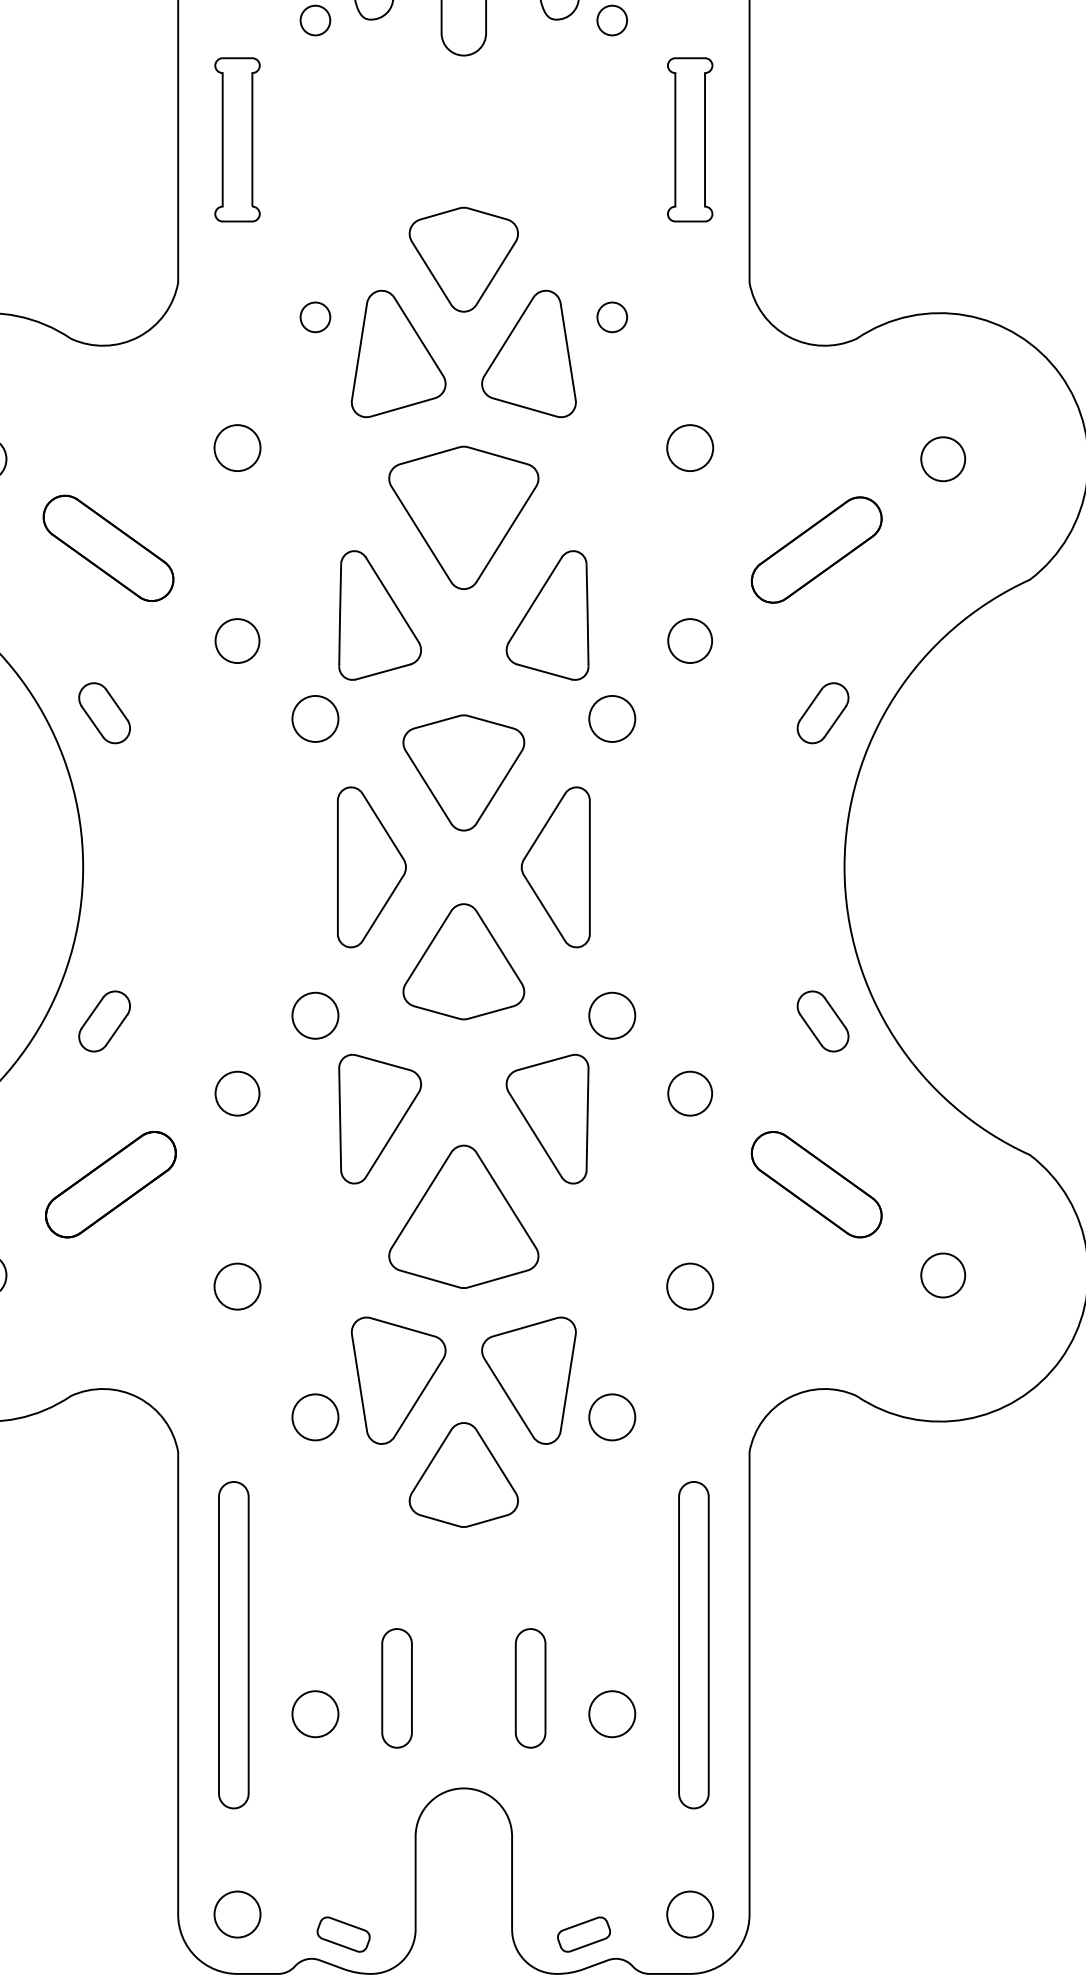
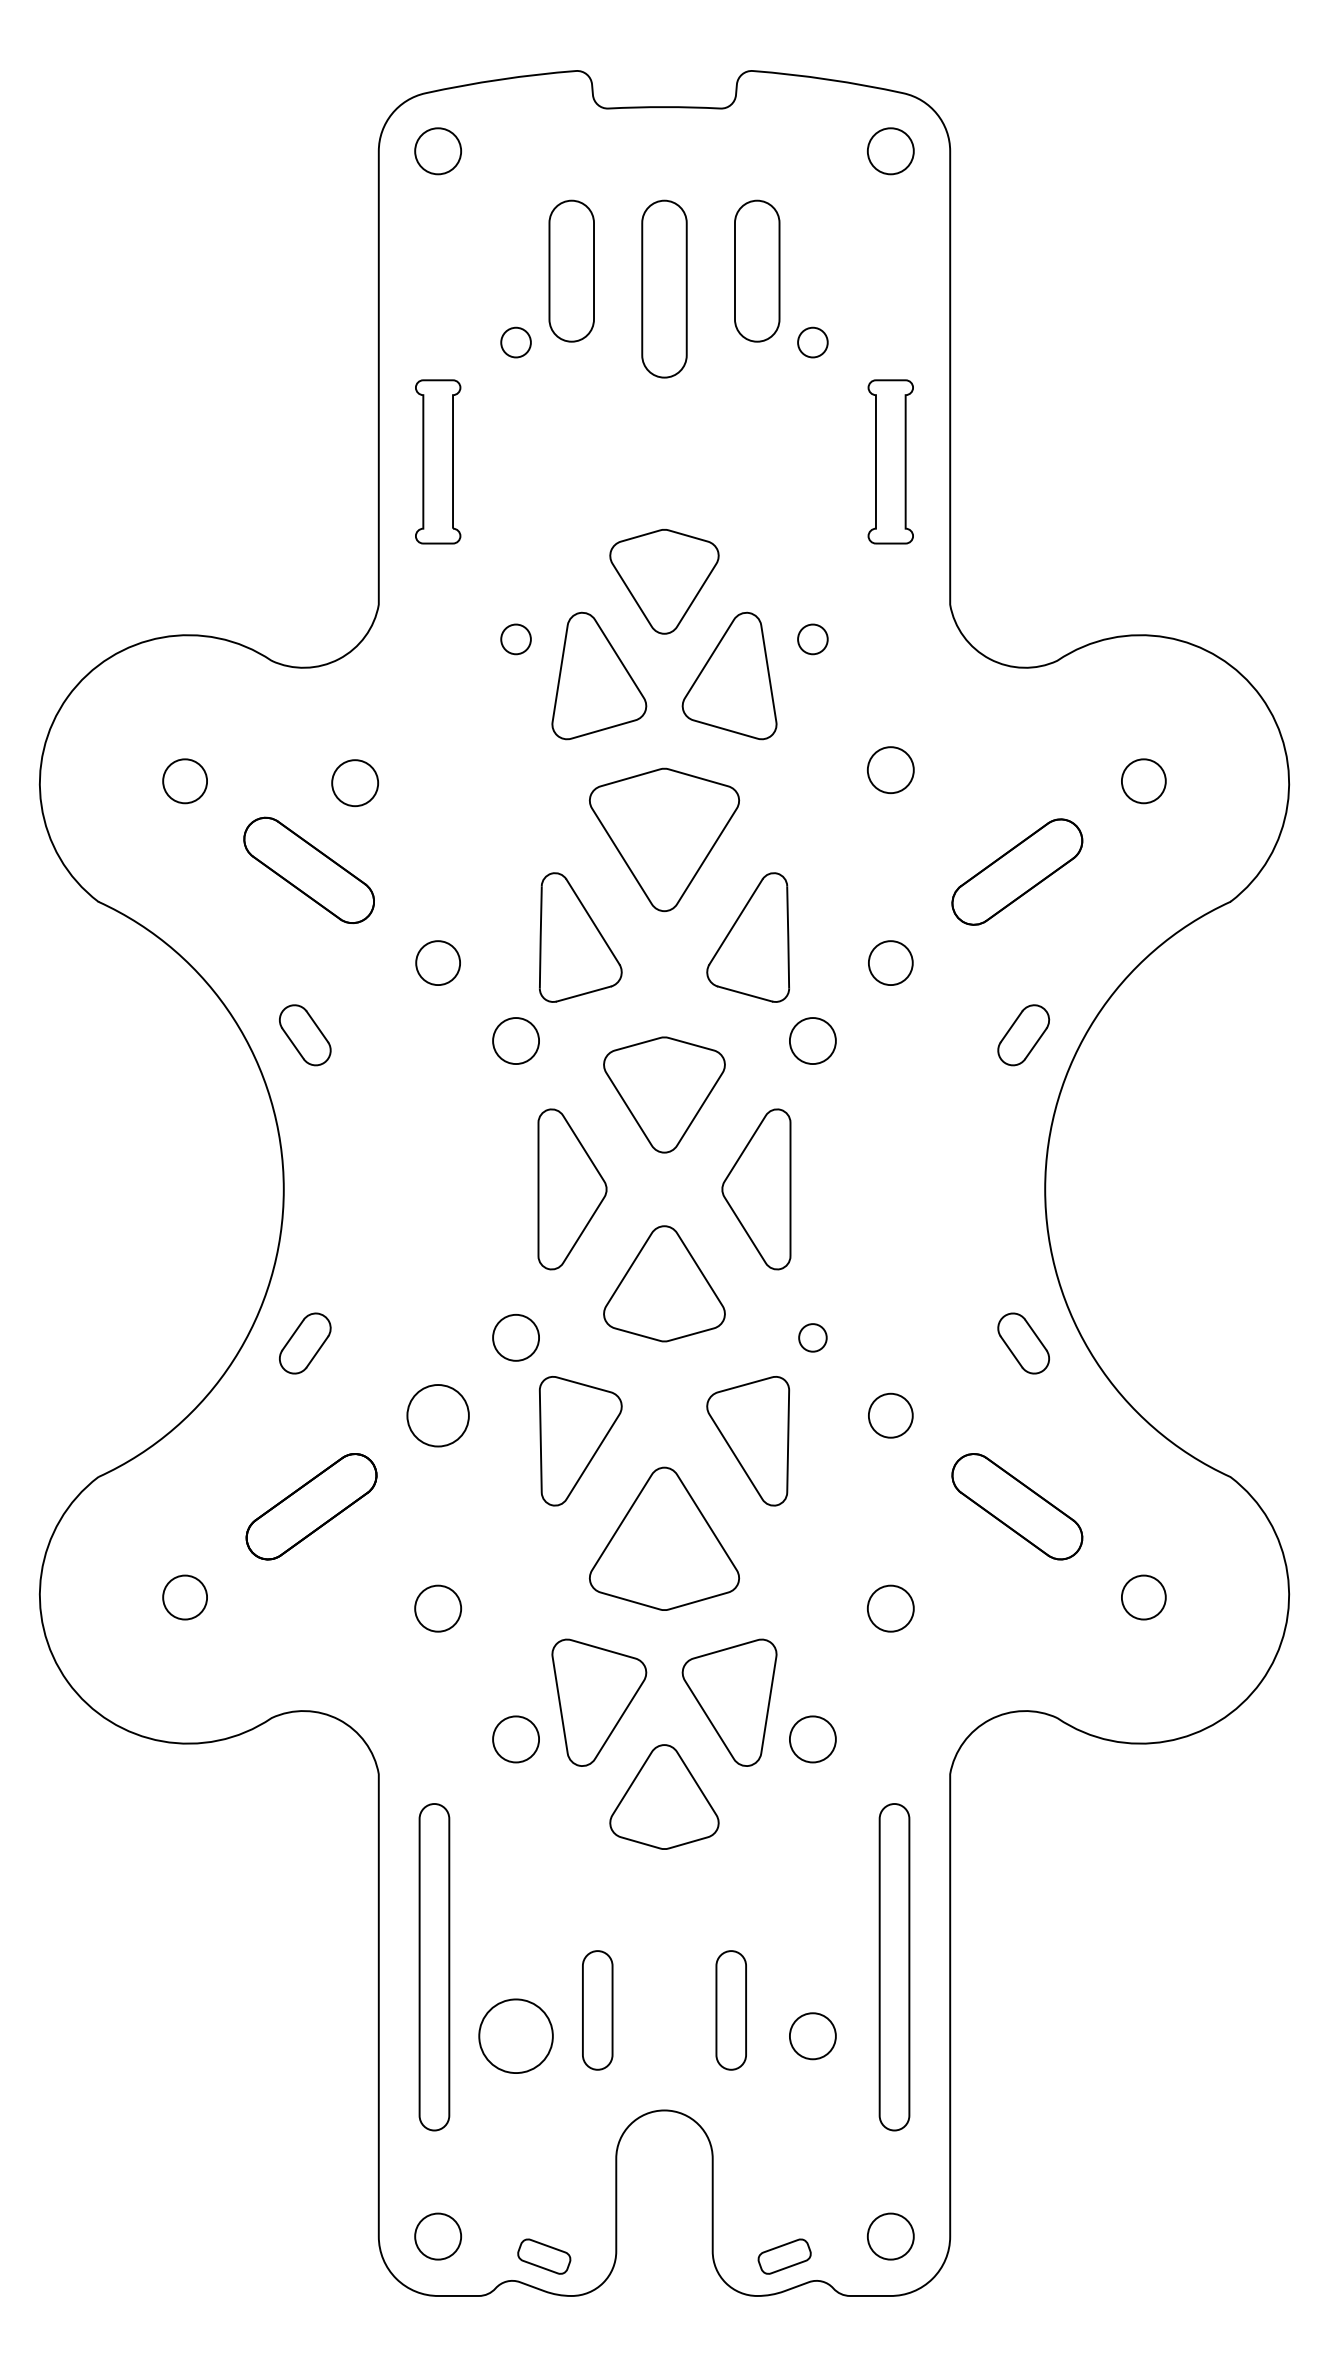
circle: (237, 448) -> (355, 783), moved
circle: (611, 1015) -> (812, 1337), size x0.6
circle: (237, 1093) -> (438, 1415), size x1.4
circle: (315, 1714) -> (516, 2036), size x1.6

